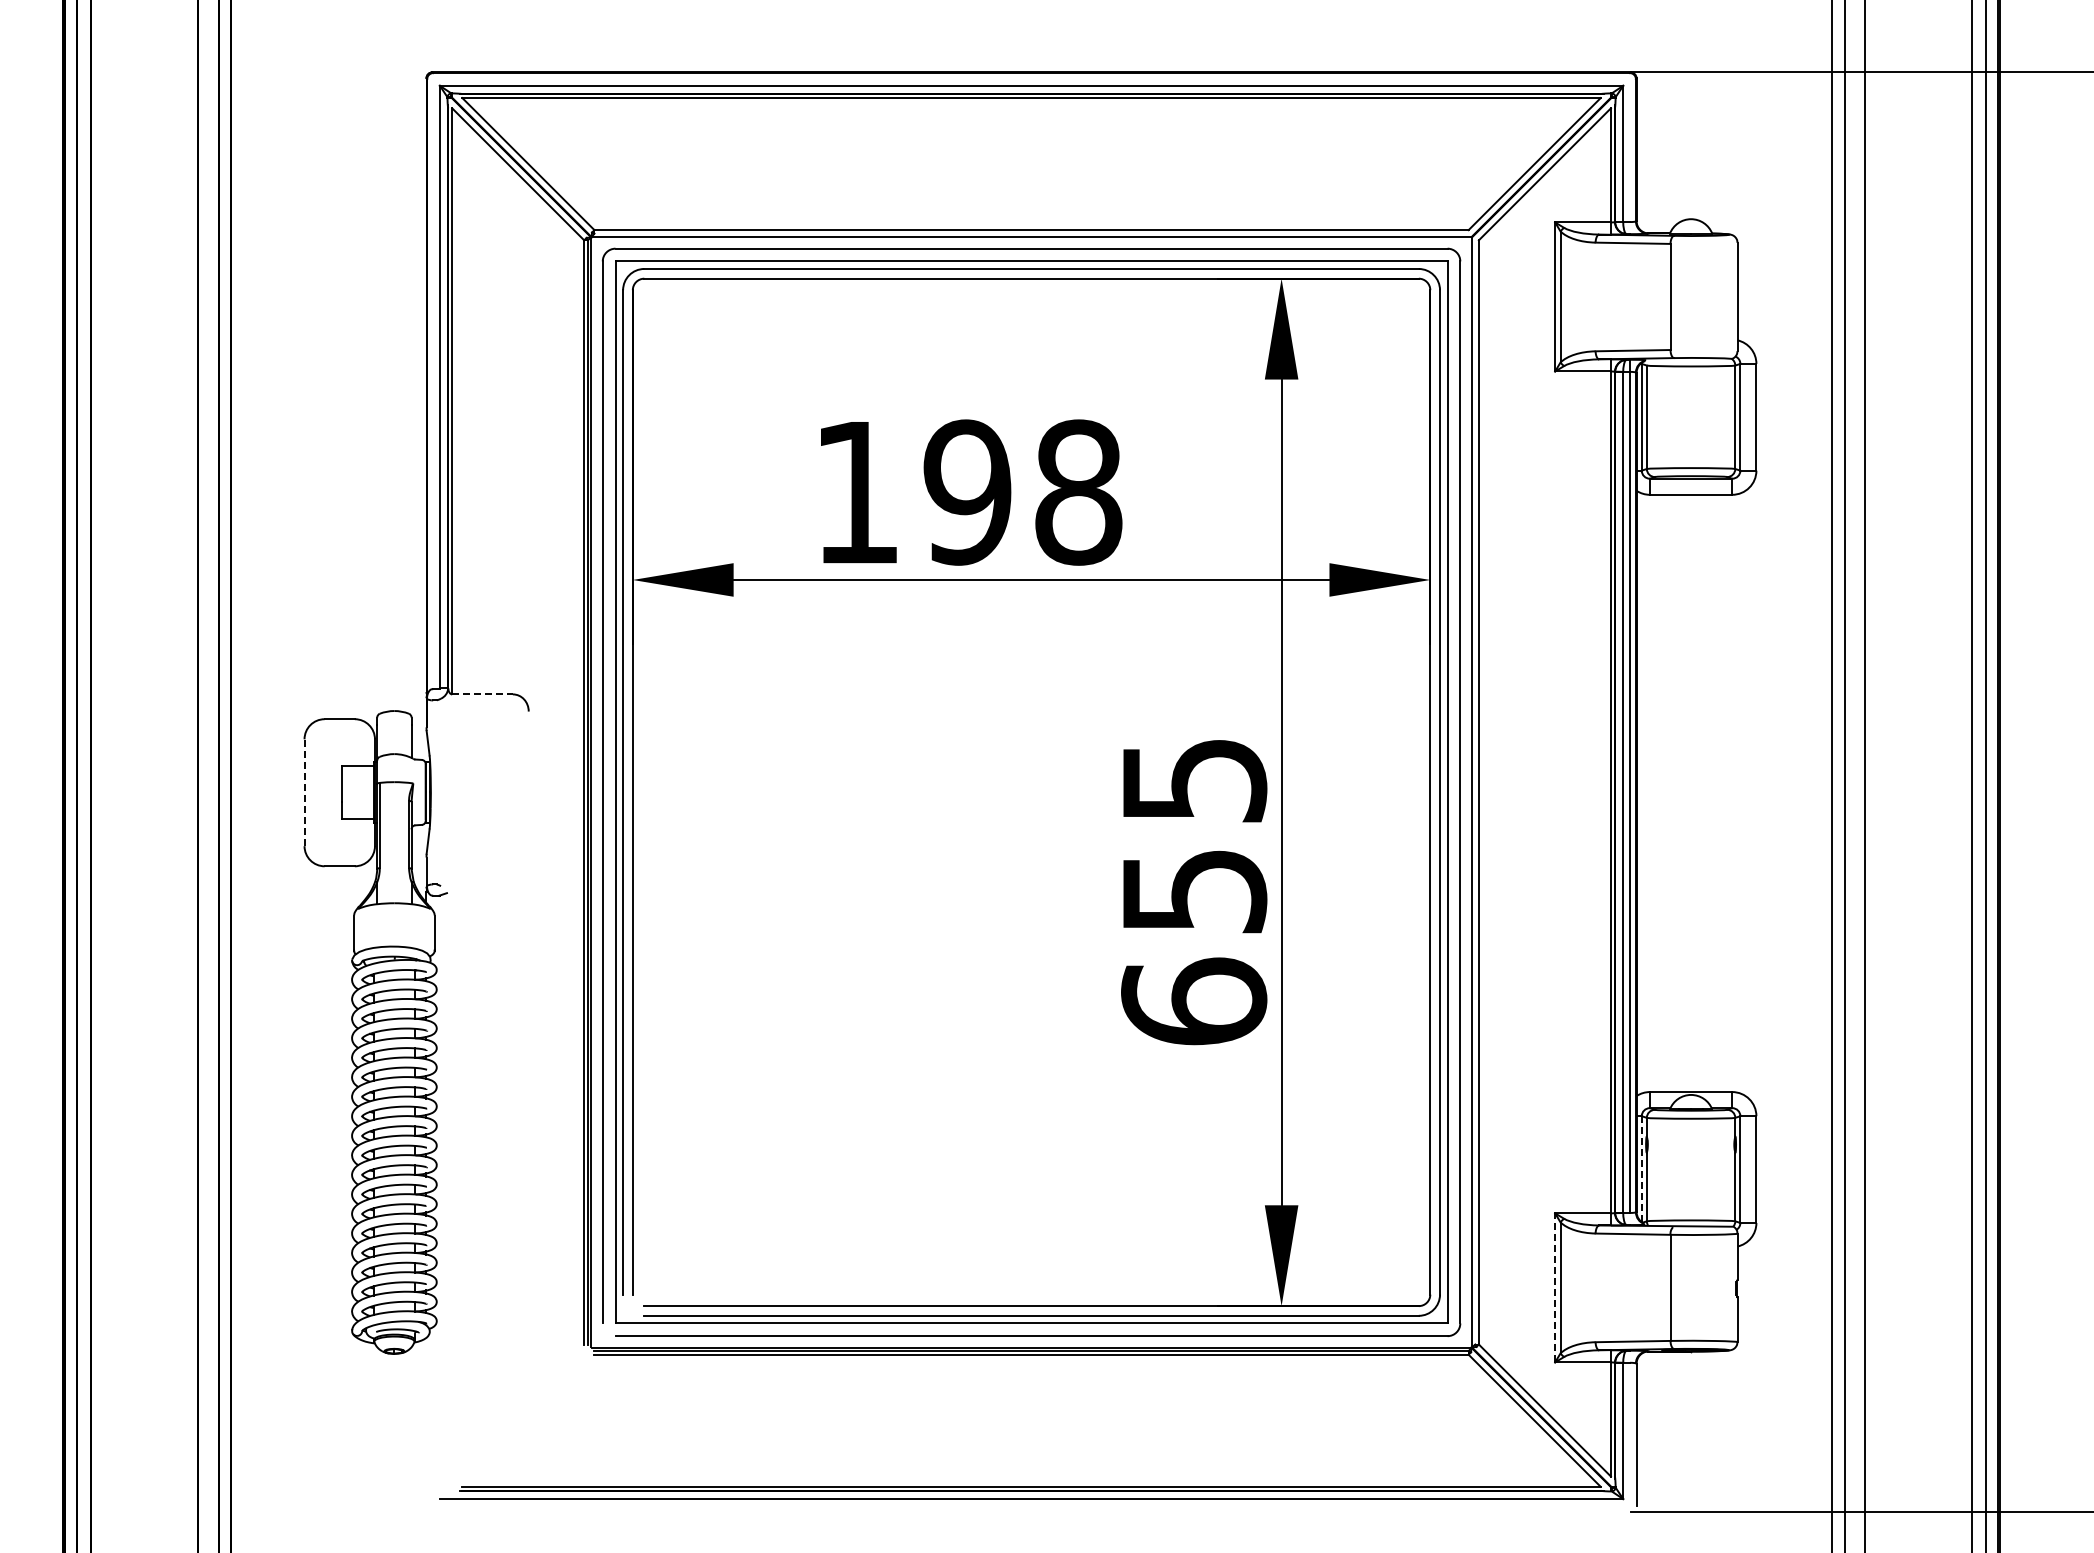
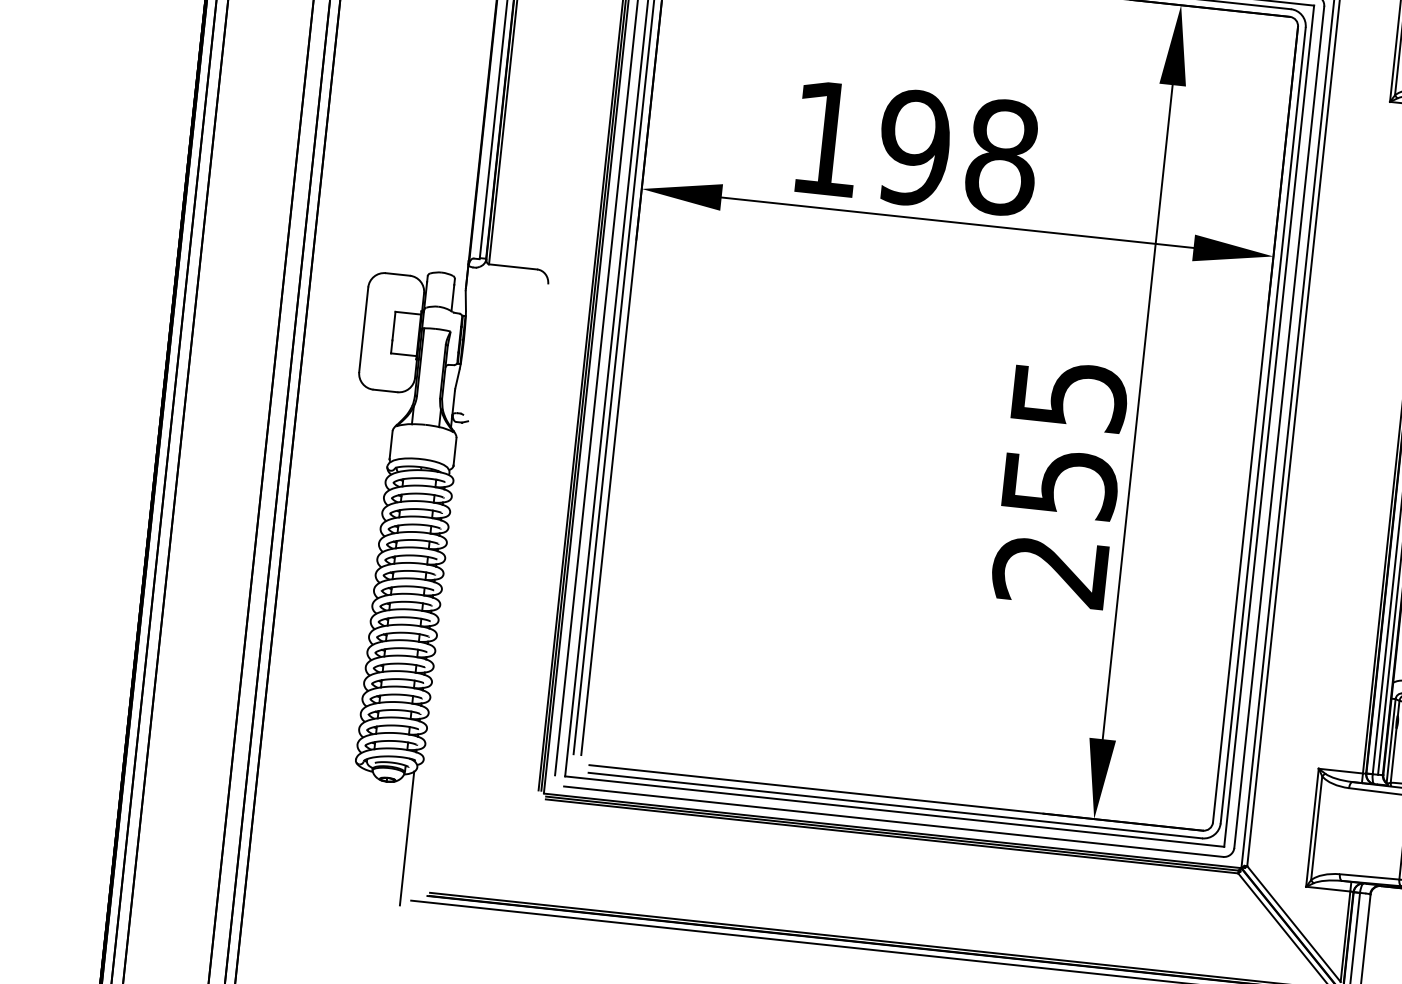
line: (483, 694) -> (513, 267), dashed -> solid
line: (304, 792) -> (363, 329), dashed -> solid
text: (1194, 1001) -> (1051, 570), 655 -> 255
line: (1641, 1169) -> (1390, 741), dashed -> solid
line: (1555, 1287) -> (1312, 827), dashed -> solid
line: (426, 1421) -> (407, 838), added

